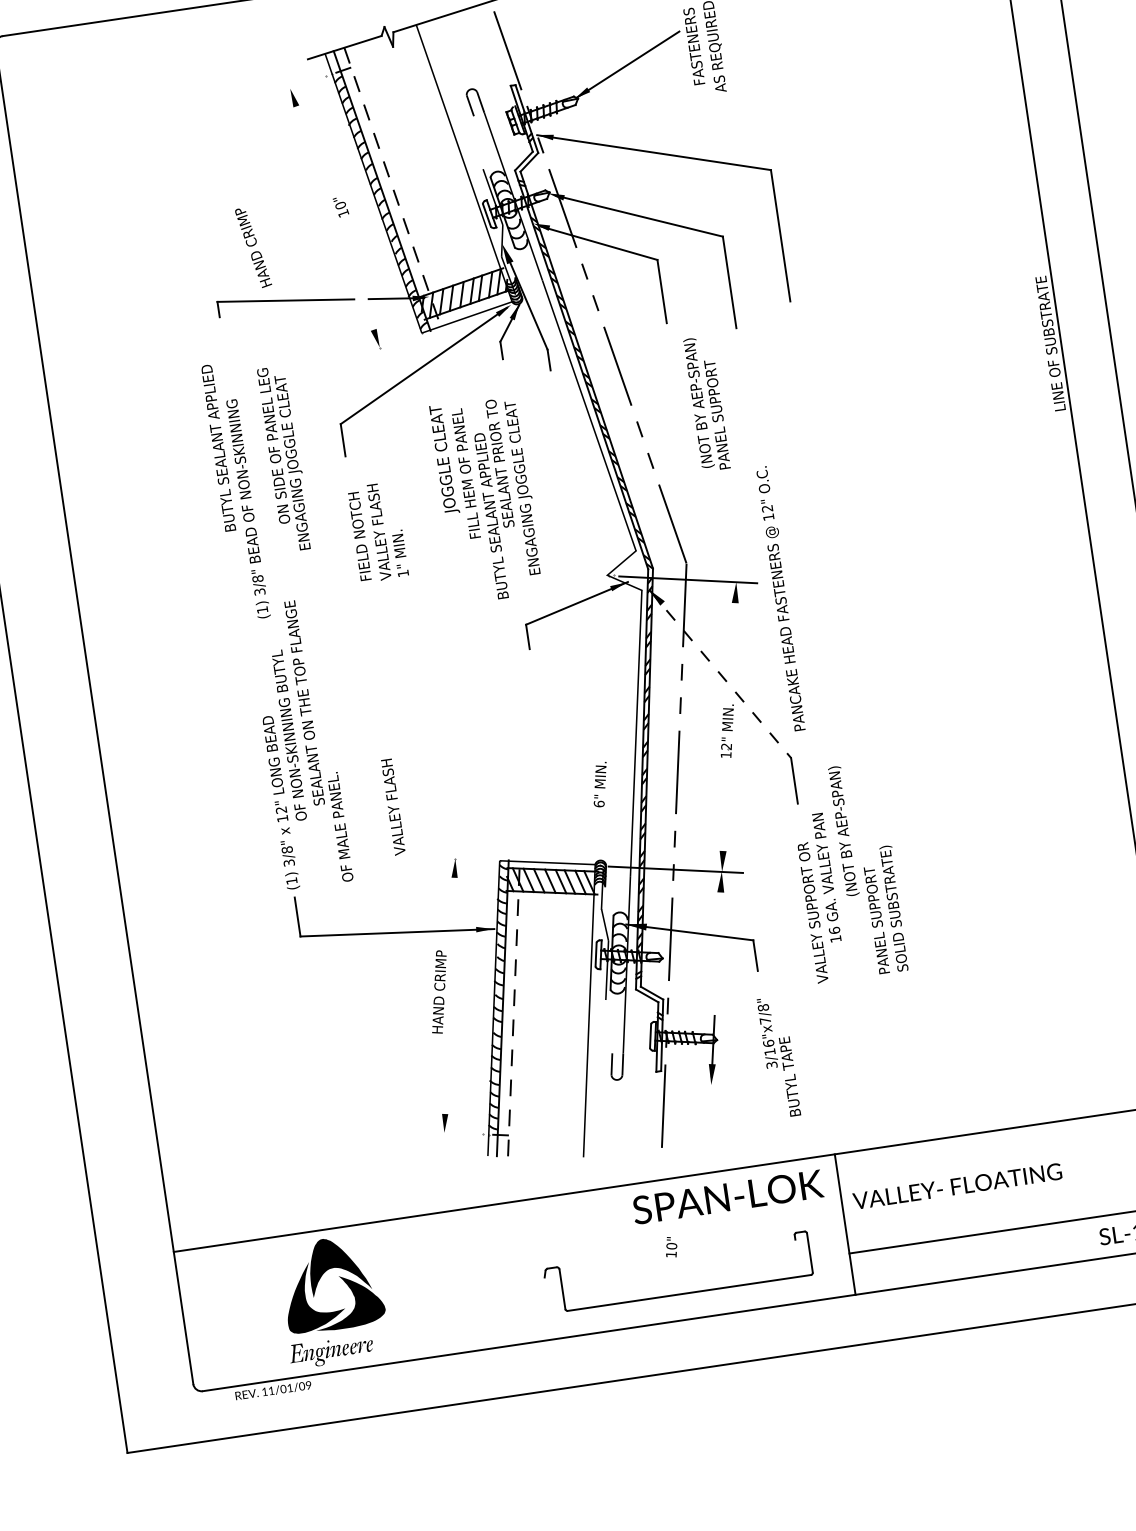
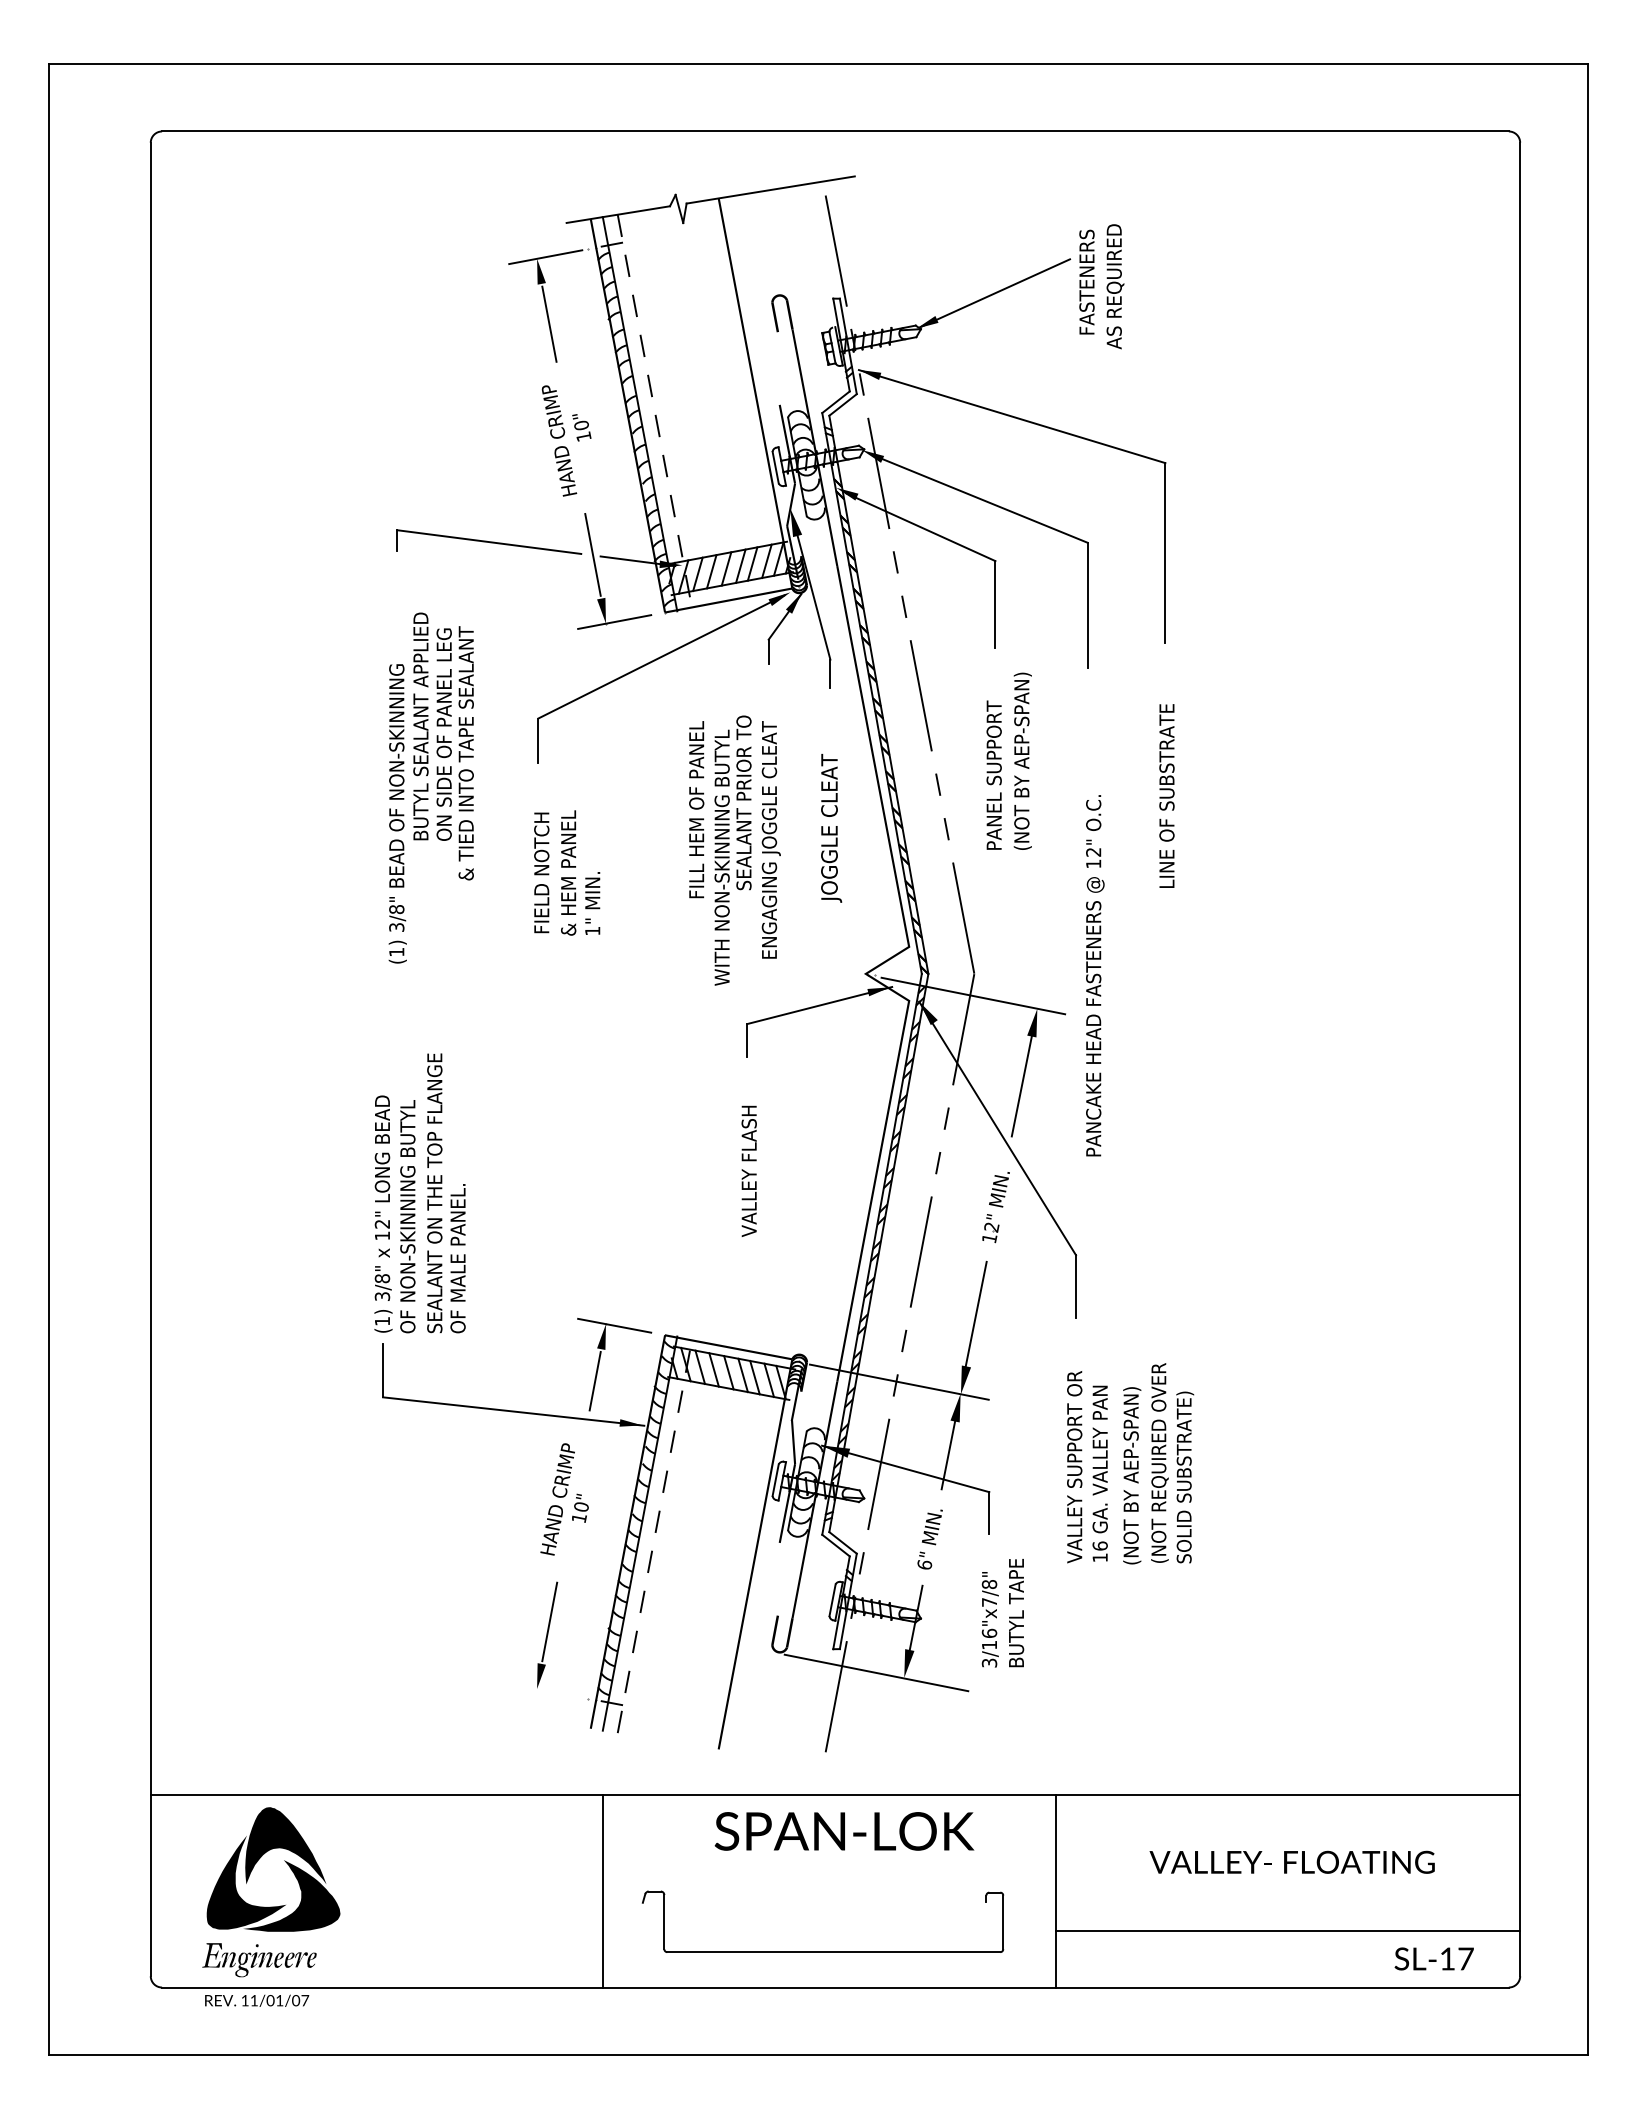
line: (296, 86) -> (545, 257), added
line: (306, 134) -> (549, 323), added
text: (253, 247) -> (559, 440), moved
line: (362, 298) -> (592, 554), added
text: (1050, 343) -> (1166, 795), moved
line: (385, 345) -> (614, 621), added
hatch: (591, 386) -> (881, 717), added
text: (716, 414) -> (993, 774), moved
text: (218, 448) -> (420, 726), moved
text: (292, 457) -> (467, 753), ENGAGING JOGGLE CLEAT -> & TIED INTO TAPE SEALANT
text: (444, 459) -> (831, 828), moved
text: (489, 505) -> (721, 857), BUTYL SEALANT APPLIED -> WITH NON-SKINNING BUTYL
text: (379, 531) -> (568, 870), VALLEY FLASH -> & HEM PANEL
text: (782, 598) -> (1095, 975), moved
line: (733, 640) -> (1021, 1086), added
line: (720, 673) -> (997, 1128), dashed -> solid
text: (304, 703) -> (434, 1193), moved
text: (289, 735) -> (407, 1216), moved
text: (599, 784) -> (929, 1539), moved
text: (392, 806) -> (748, 1170), moved
line: (724, 813) -> (975, 1316), added
text: (844, 830) -> (1132, 1475), moved
line: (461, 859) -> (614, 1325), added
text: (826, 877) -> (1099, 1473), moved
text: (874, 900) -> (1159, 1462), PANEL SUPPORT -> (NOT REQUIRED OVER
line: (453, 902) -> (594, 1381), added
line: (719, 917) -> (948, 1455), added
text: (790, 1076) -> (1016, 1613), moved
line: (446, 1082) -> (549, 1621), added
line: (690, 1084) -> (876, 1672), added
text: (956, 1185) -> (1291, 1861), moved
text: (728, 1197) -> (844, 1831), moved
text: (671, 1246) -> (580, 1507), moved
line: (514, 1273) -> (603, 1891), added
part: (334, 1311) -> (271, 1906), moved
text: (308, 1385) -> (305, 2000), 11/01/09 -> 11/01/07

